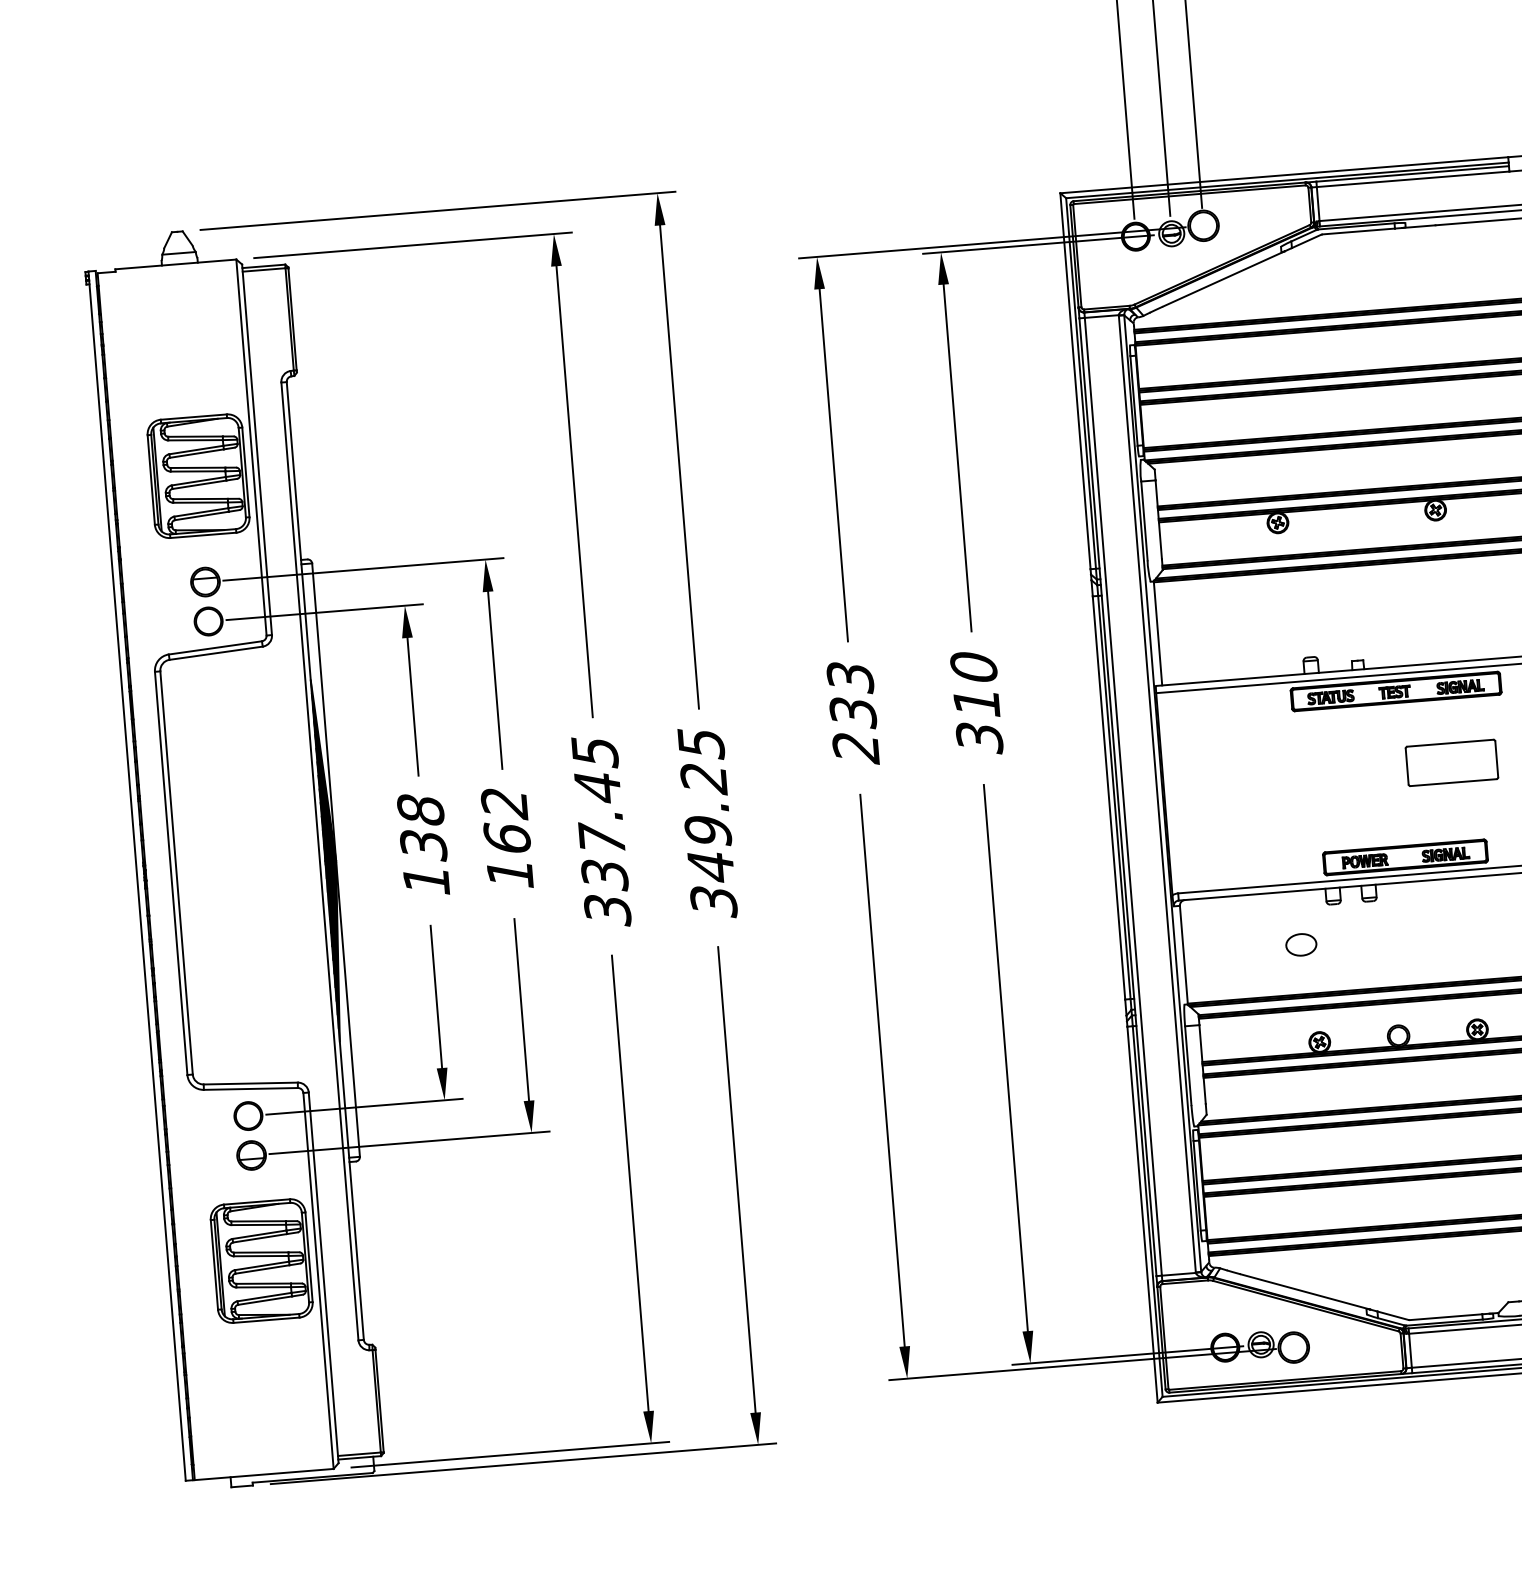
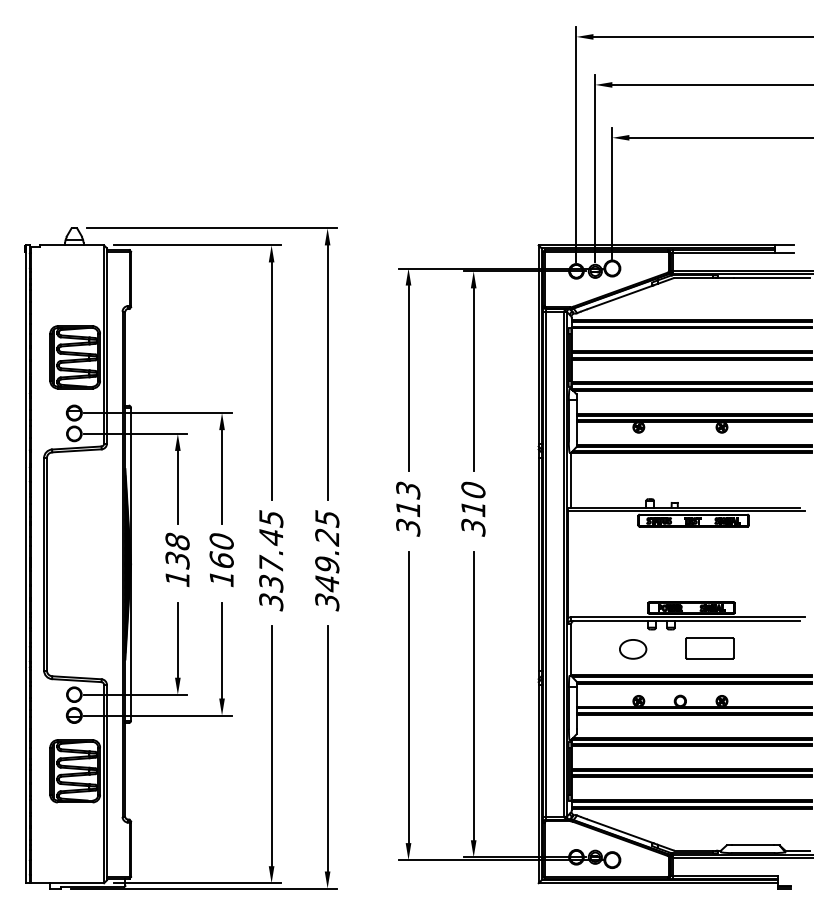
text: (855, 730) -> (408, 518), 233 -> 313
part: (1451, 763) -> (709, 648), moved
text: (504, 804) -> (221, 542), 162 -> 160
part: (1301, 945) -> (633, 649), size x1.67

